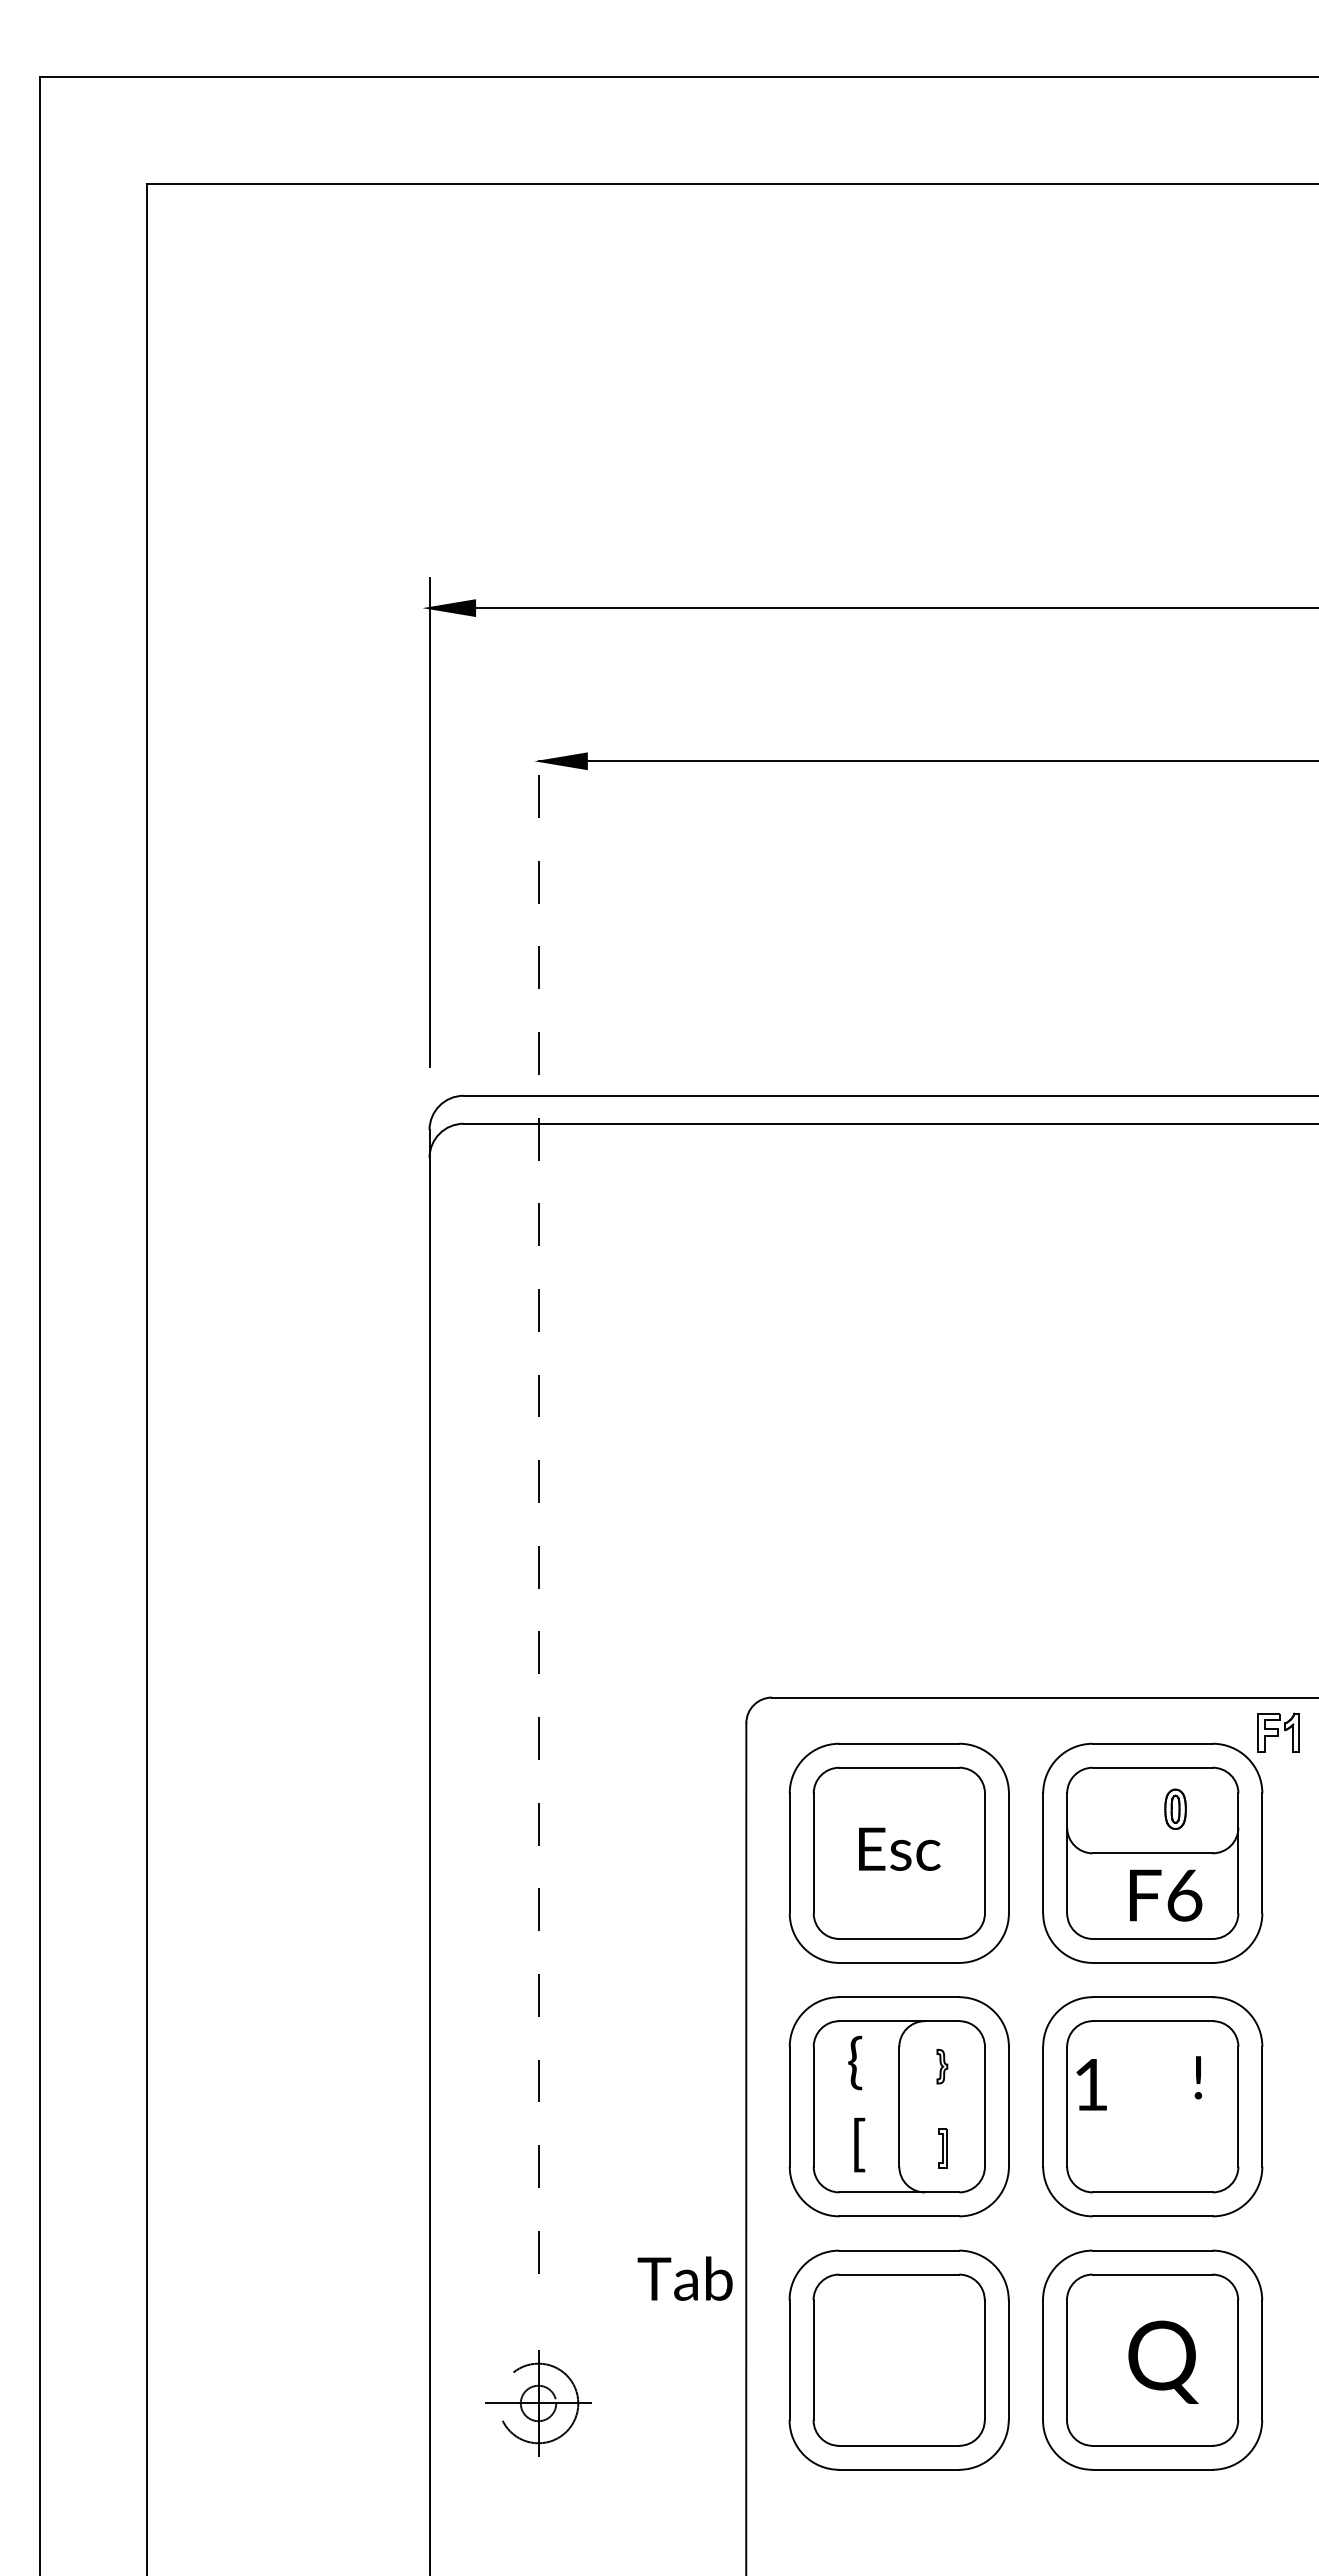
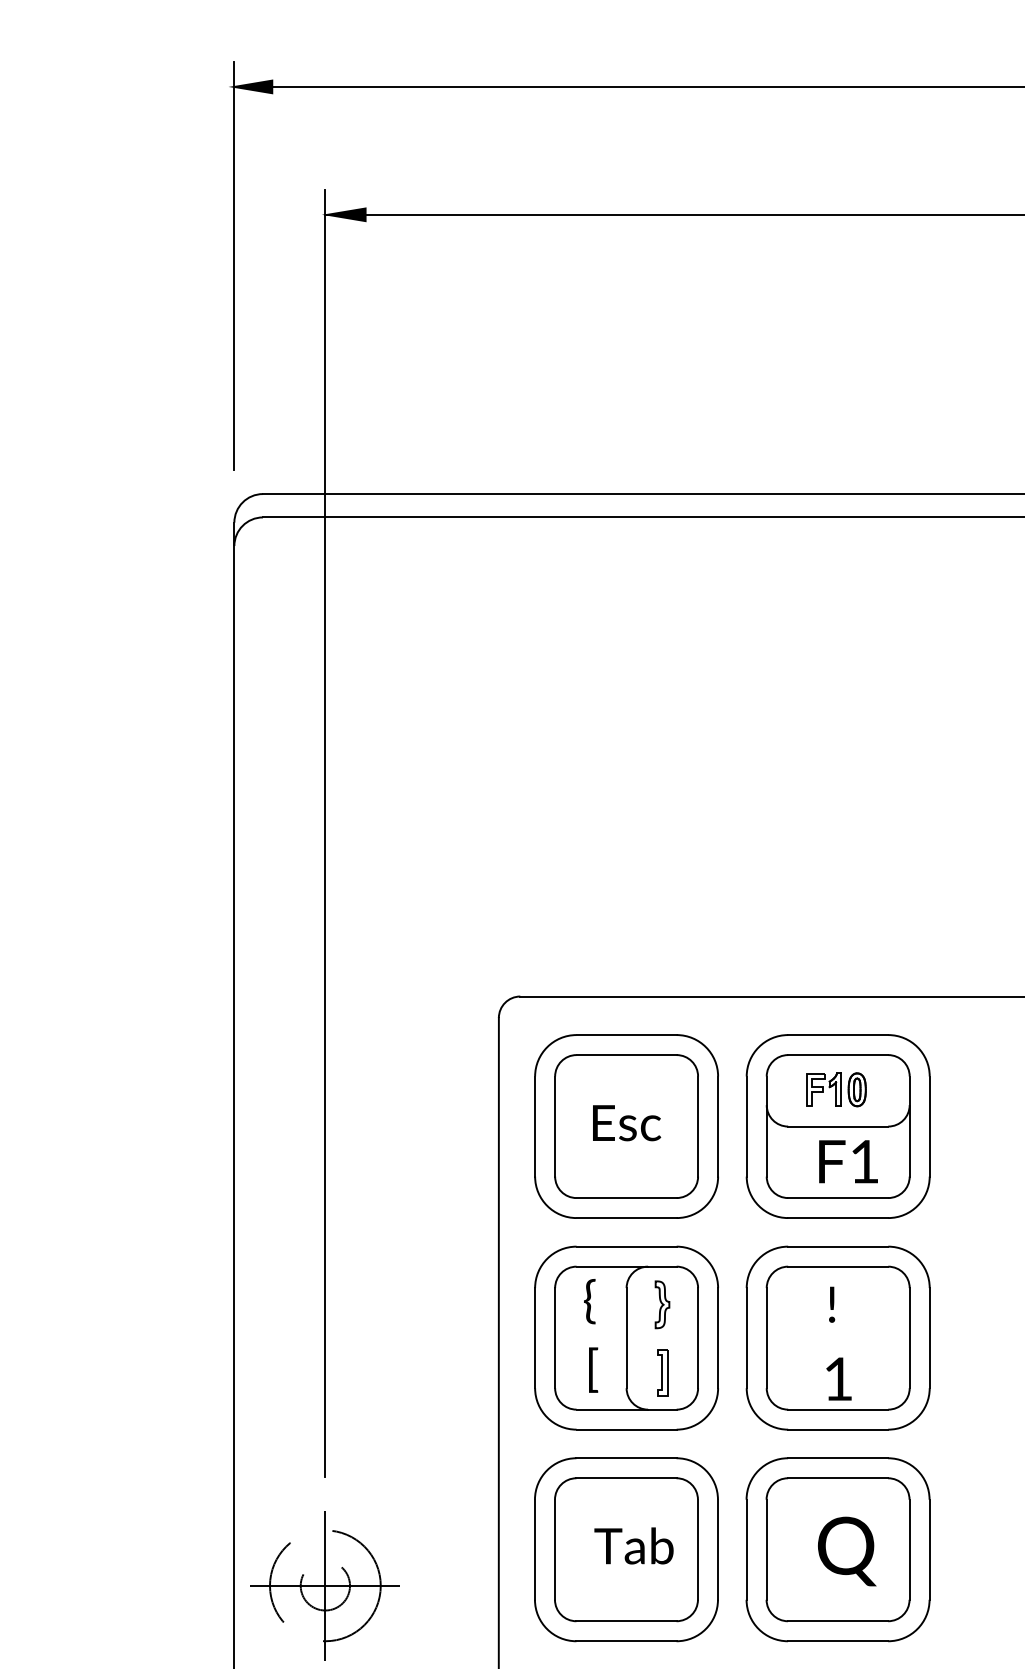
line: (538, 1502) -> (325, 833), dashed -> solid
part: (1278, 1732) -> (823, 1089), moved
text: (1184, 1895) -> (864, 1161), F6 -> F1
part: (942, 2066) -> (662, 1304), size x1.67
text: (1198, 2077) -> (832, 1304), moved
text: (1091, 2084) -> (838, 1378), moved
part: (942, 2148) -> (662, 1372), size x1.43
text: (684, 2278) -> (633, 1545), moved
part: (538, 2403) -> (325, 1585), size x1.67

